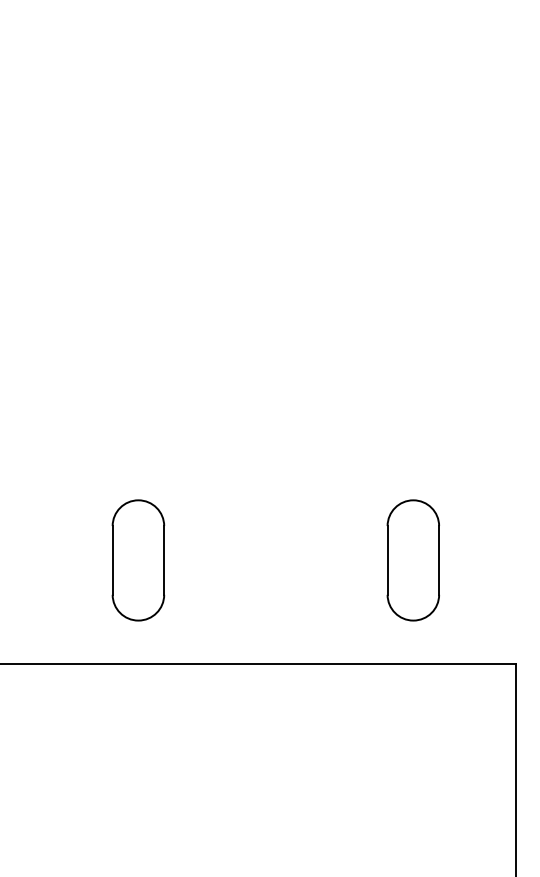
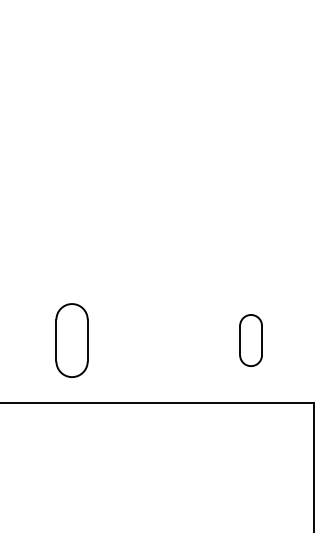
part: (137, 560) -> (71, 340), moved
part: (412, 560) -> (250, 340), size x0.7

